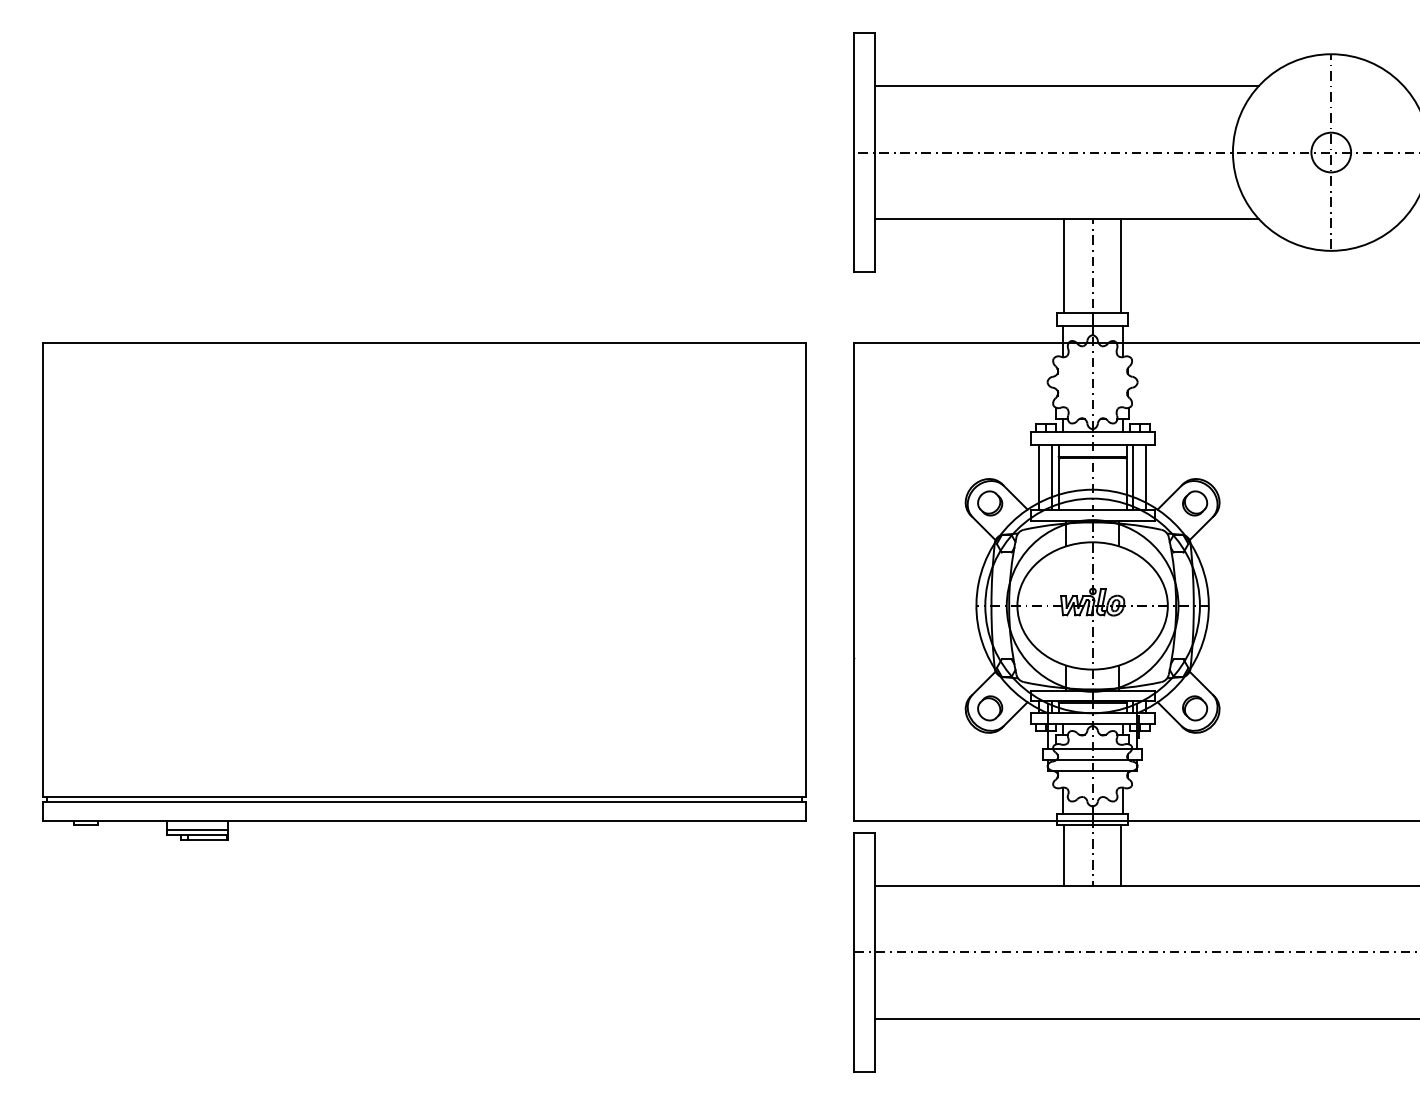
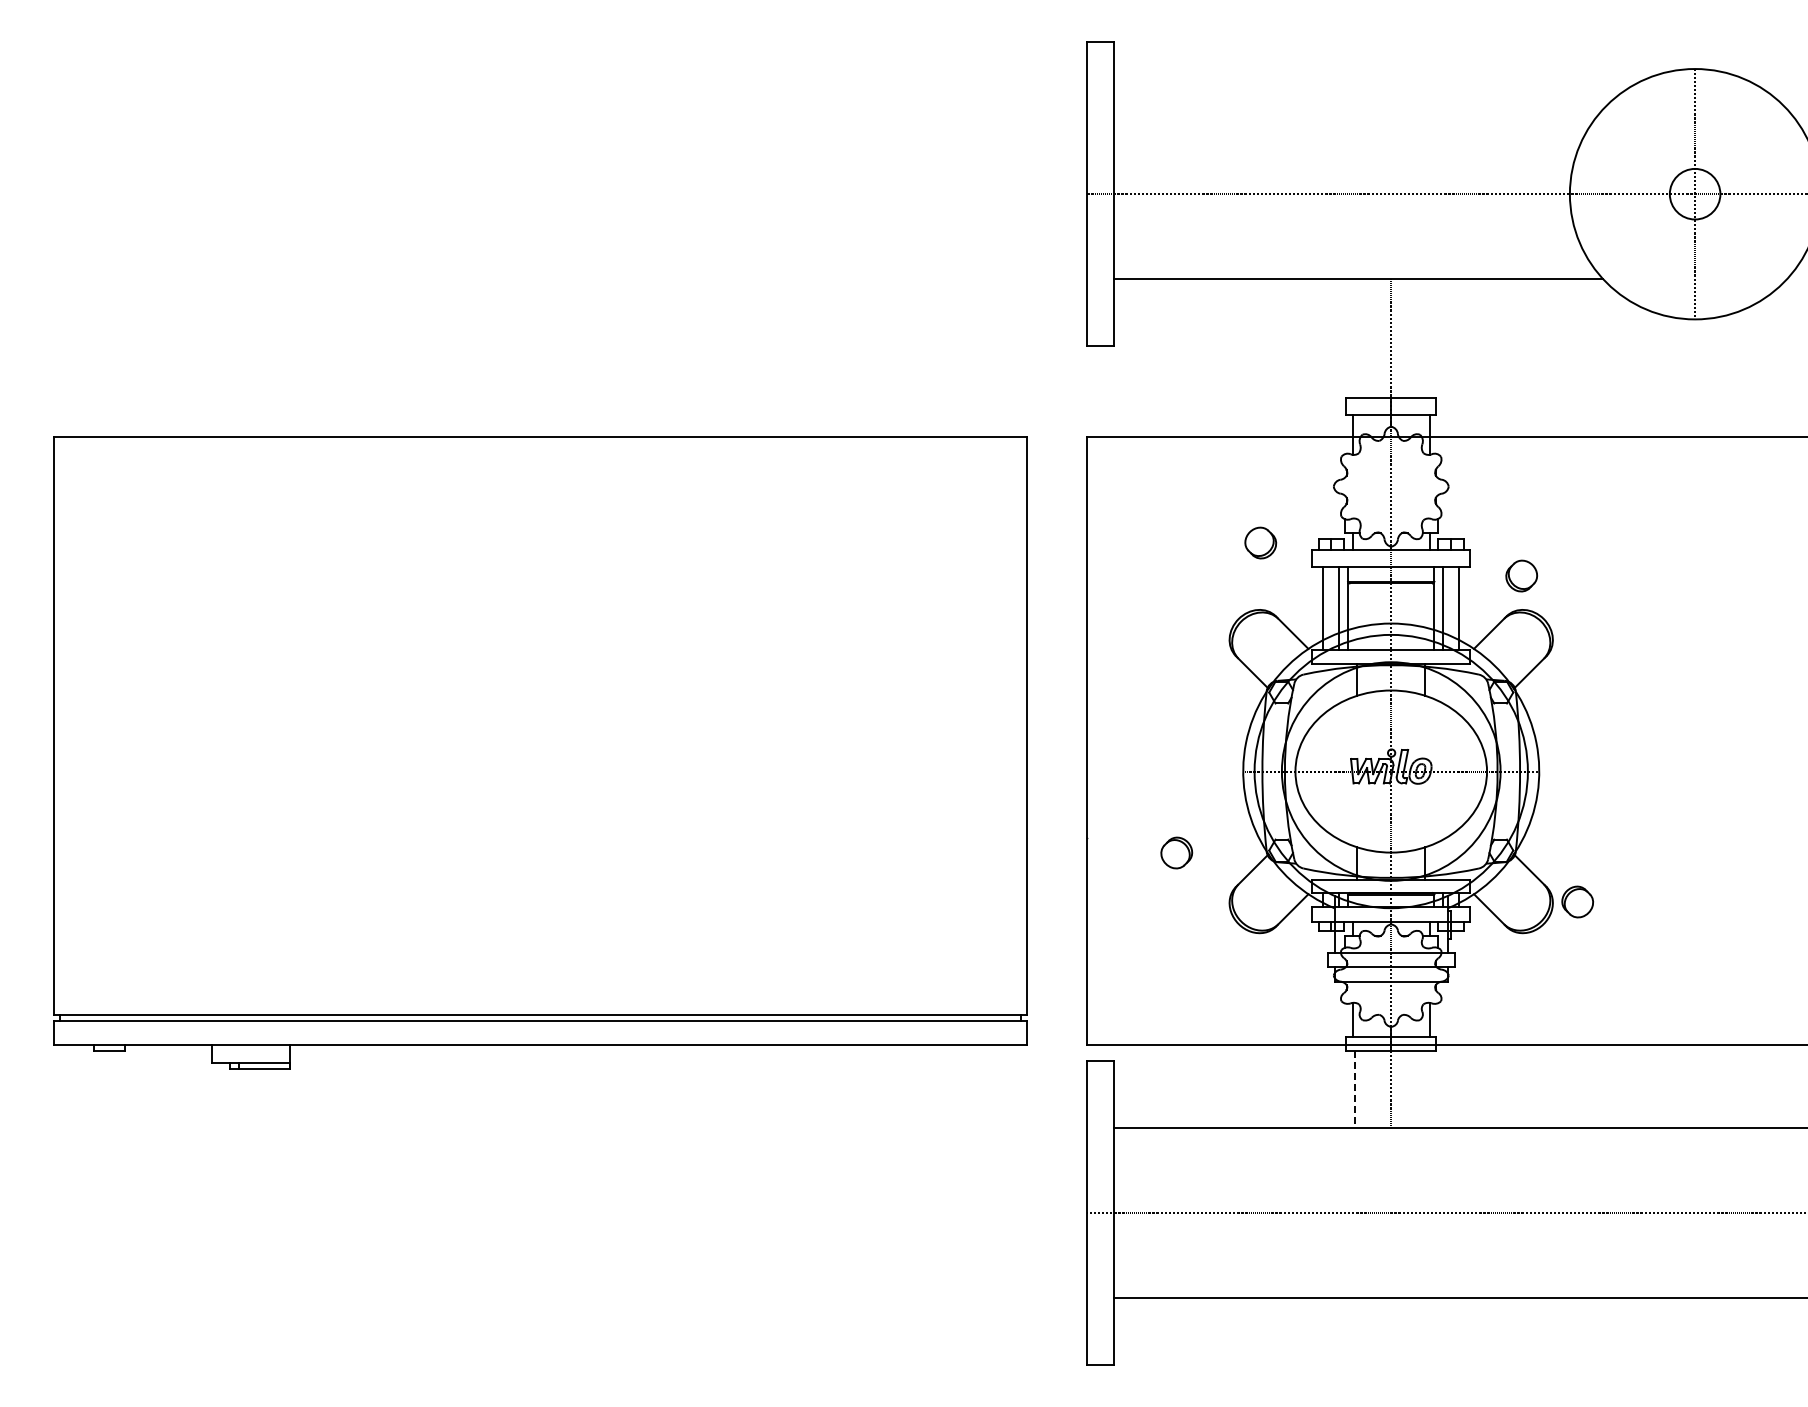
line: (1066, 86) -> (1358, 109), removed
line: (1063, 265) -> (1354, 338), removed
line: (1121, 265) -> (1427, 338), removed
part: (989, 503) -> (1260, 542), moved
part: (1194, 503) -> (1521, 575), moved
part: (989, 707) -> (1176, 852), moved
part: (1194, 707) -> (1577, 901), moved
line: (197, 830) -> (251, 1057), removed
line: (1063, 855) -> (1354, 1089), solid -> dashed
line: (1121, 855) -> (1427, 1089), removed

